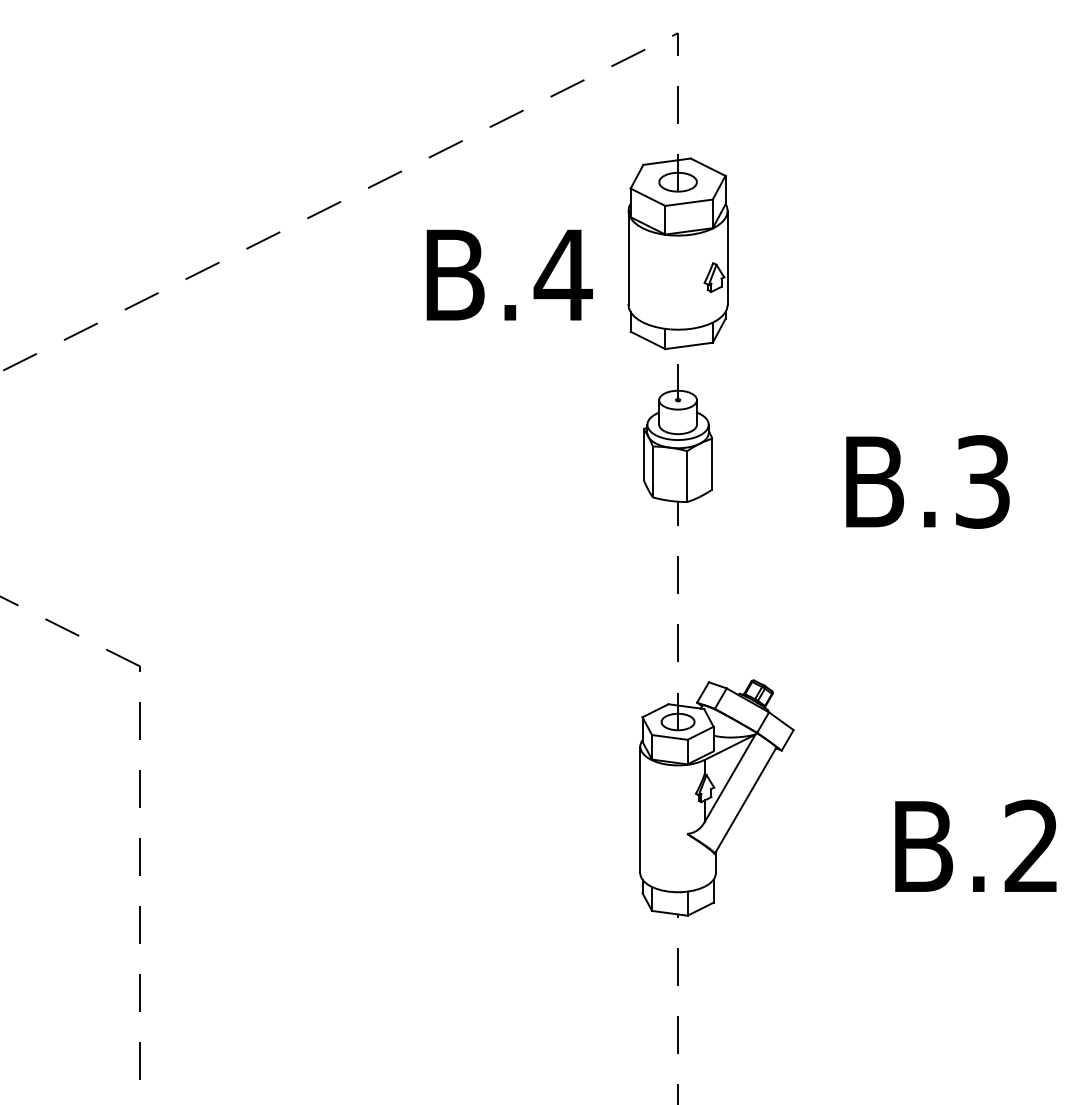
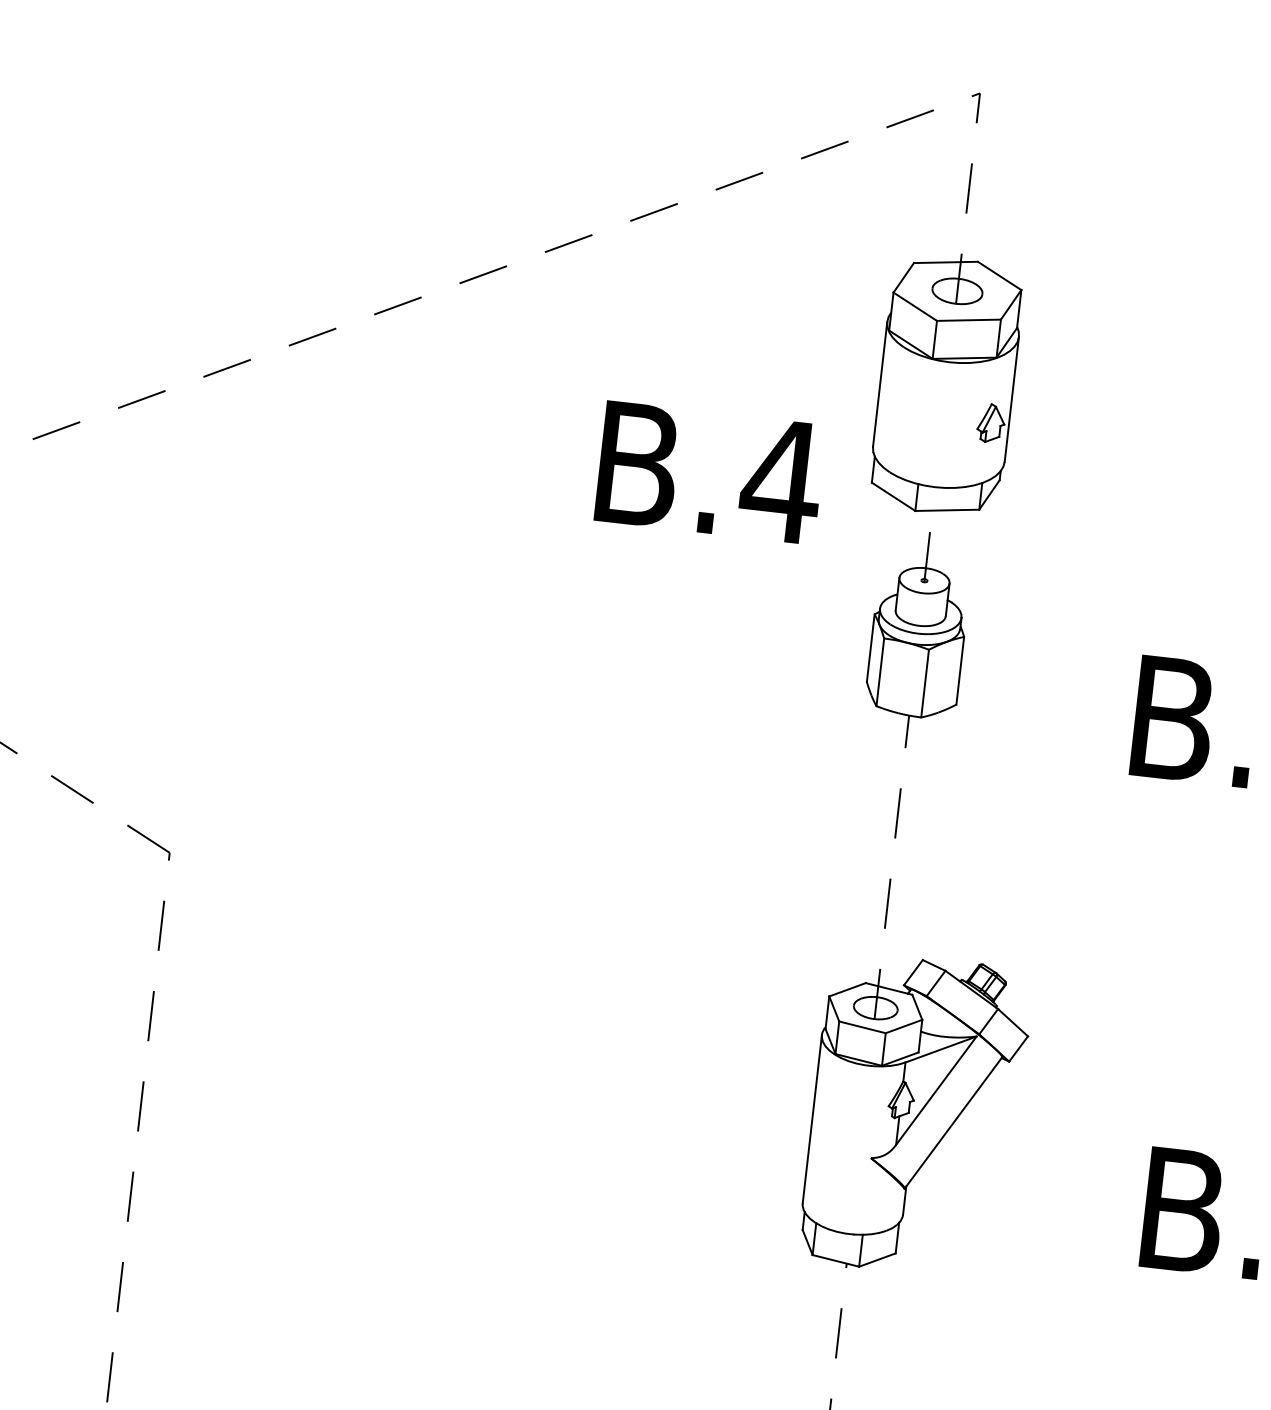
text: (509, 274) -> (710, 472), moved

